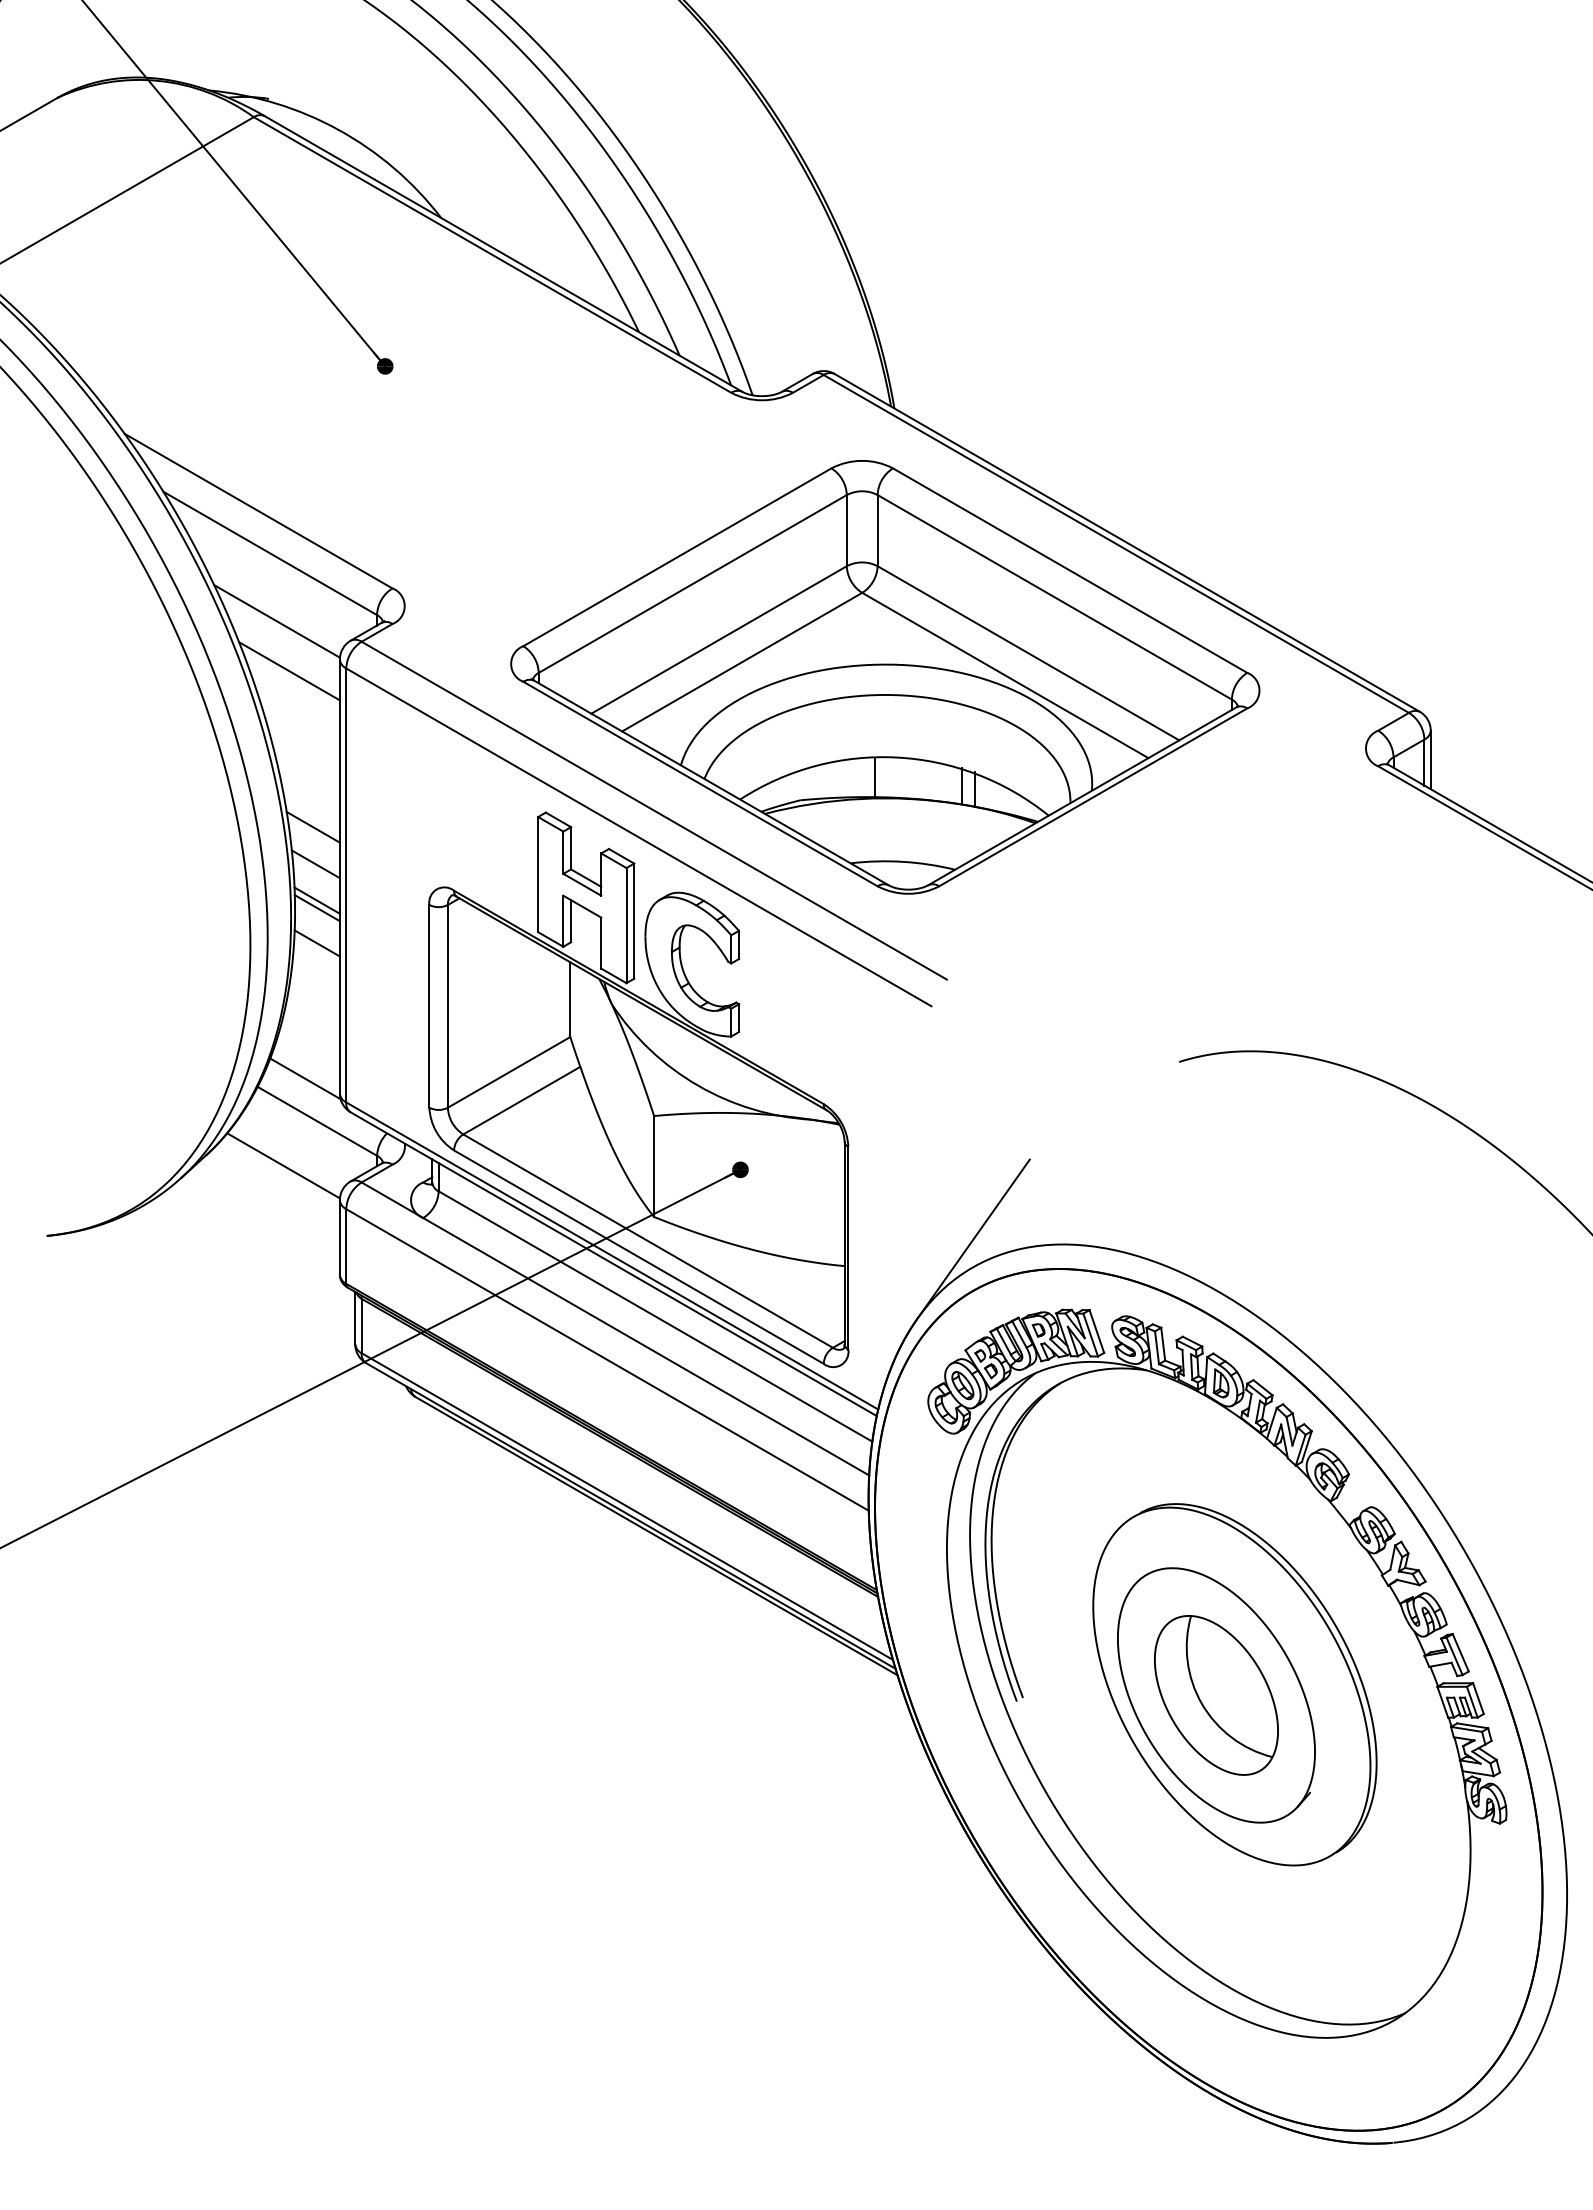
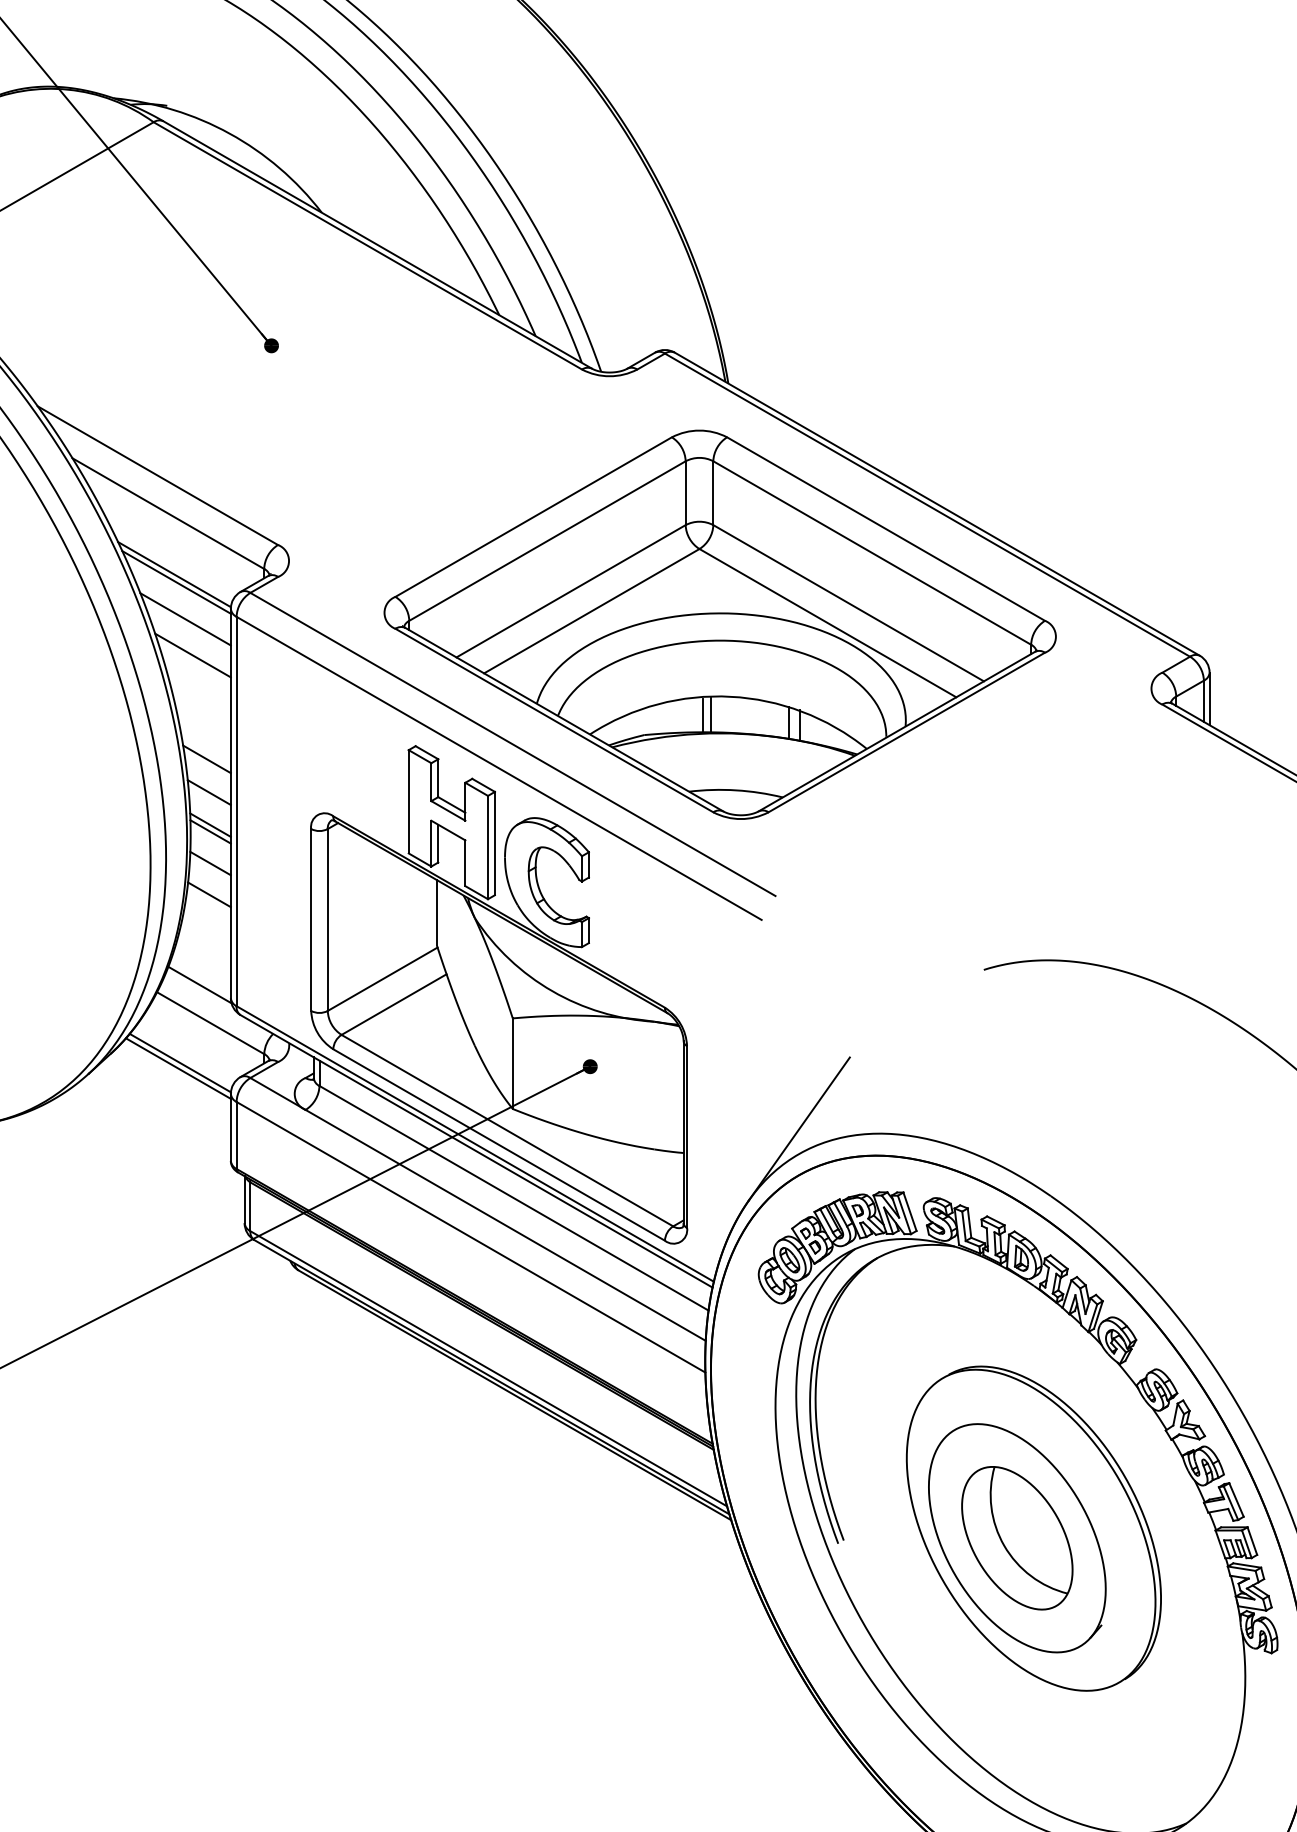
line: (278, 630) -> (175, 582), added
line: (297, 711) -> (192, 655), added
line: (866, 778) -> (703, 715), added
line: (315, 978) -> (208, 895), added
line: (281, 1171) -> (178, 1068), added

